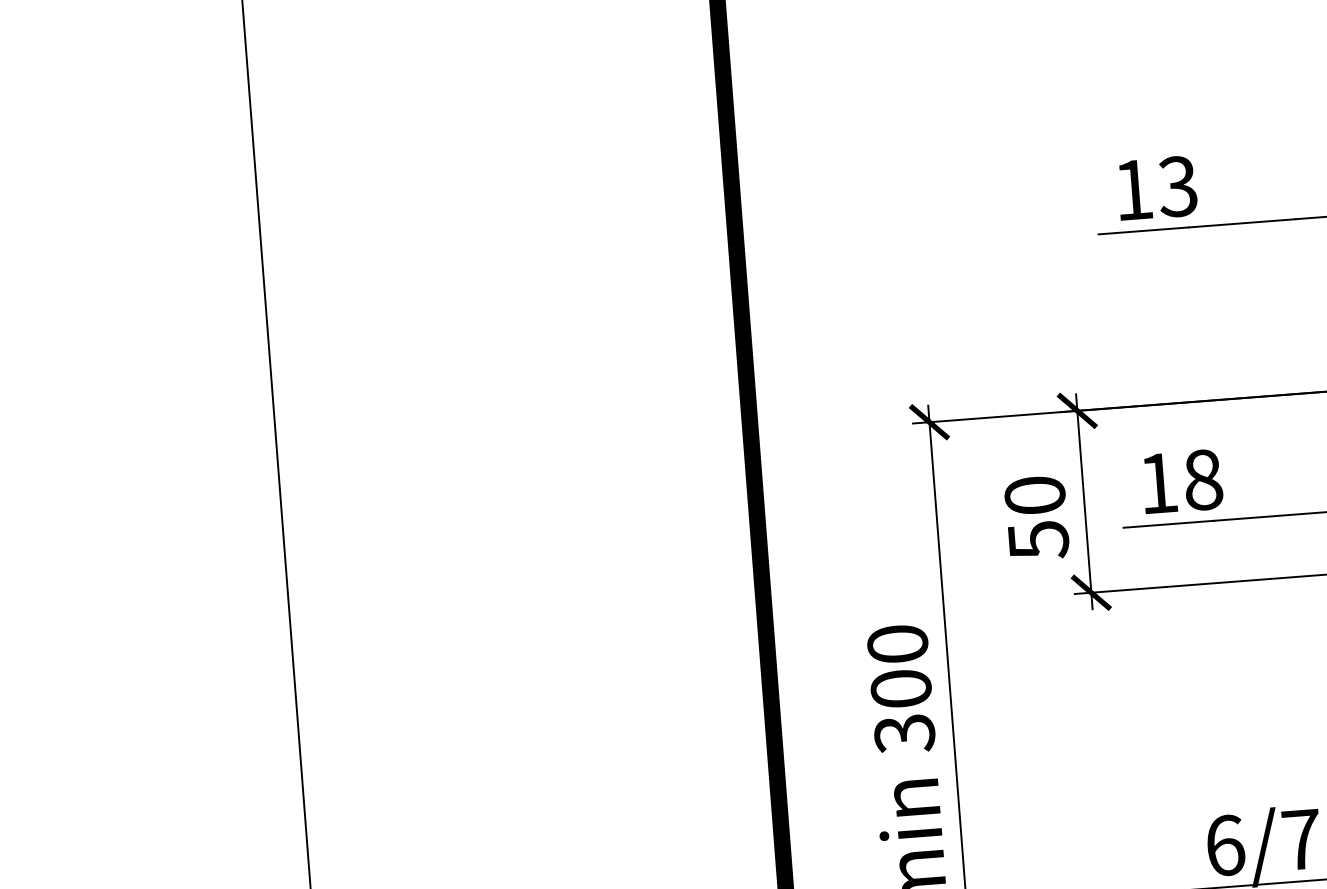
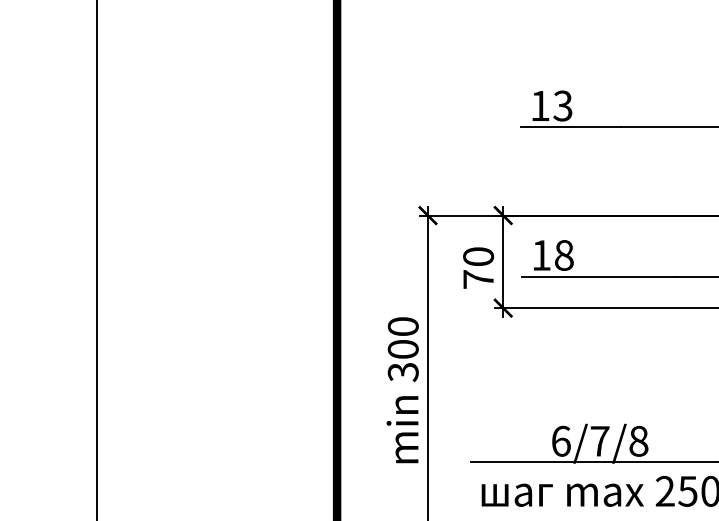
text: (1038, 540) -> (478, 279), 50 -> 70

